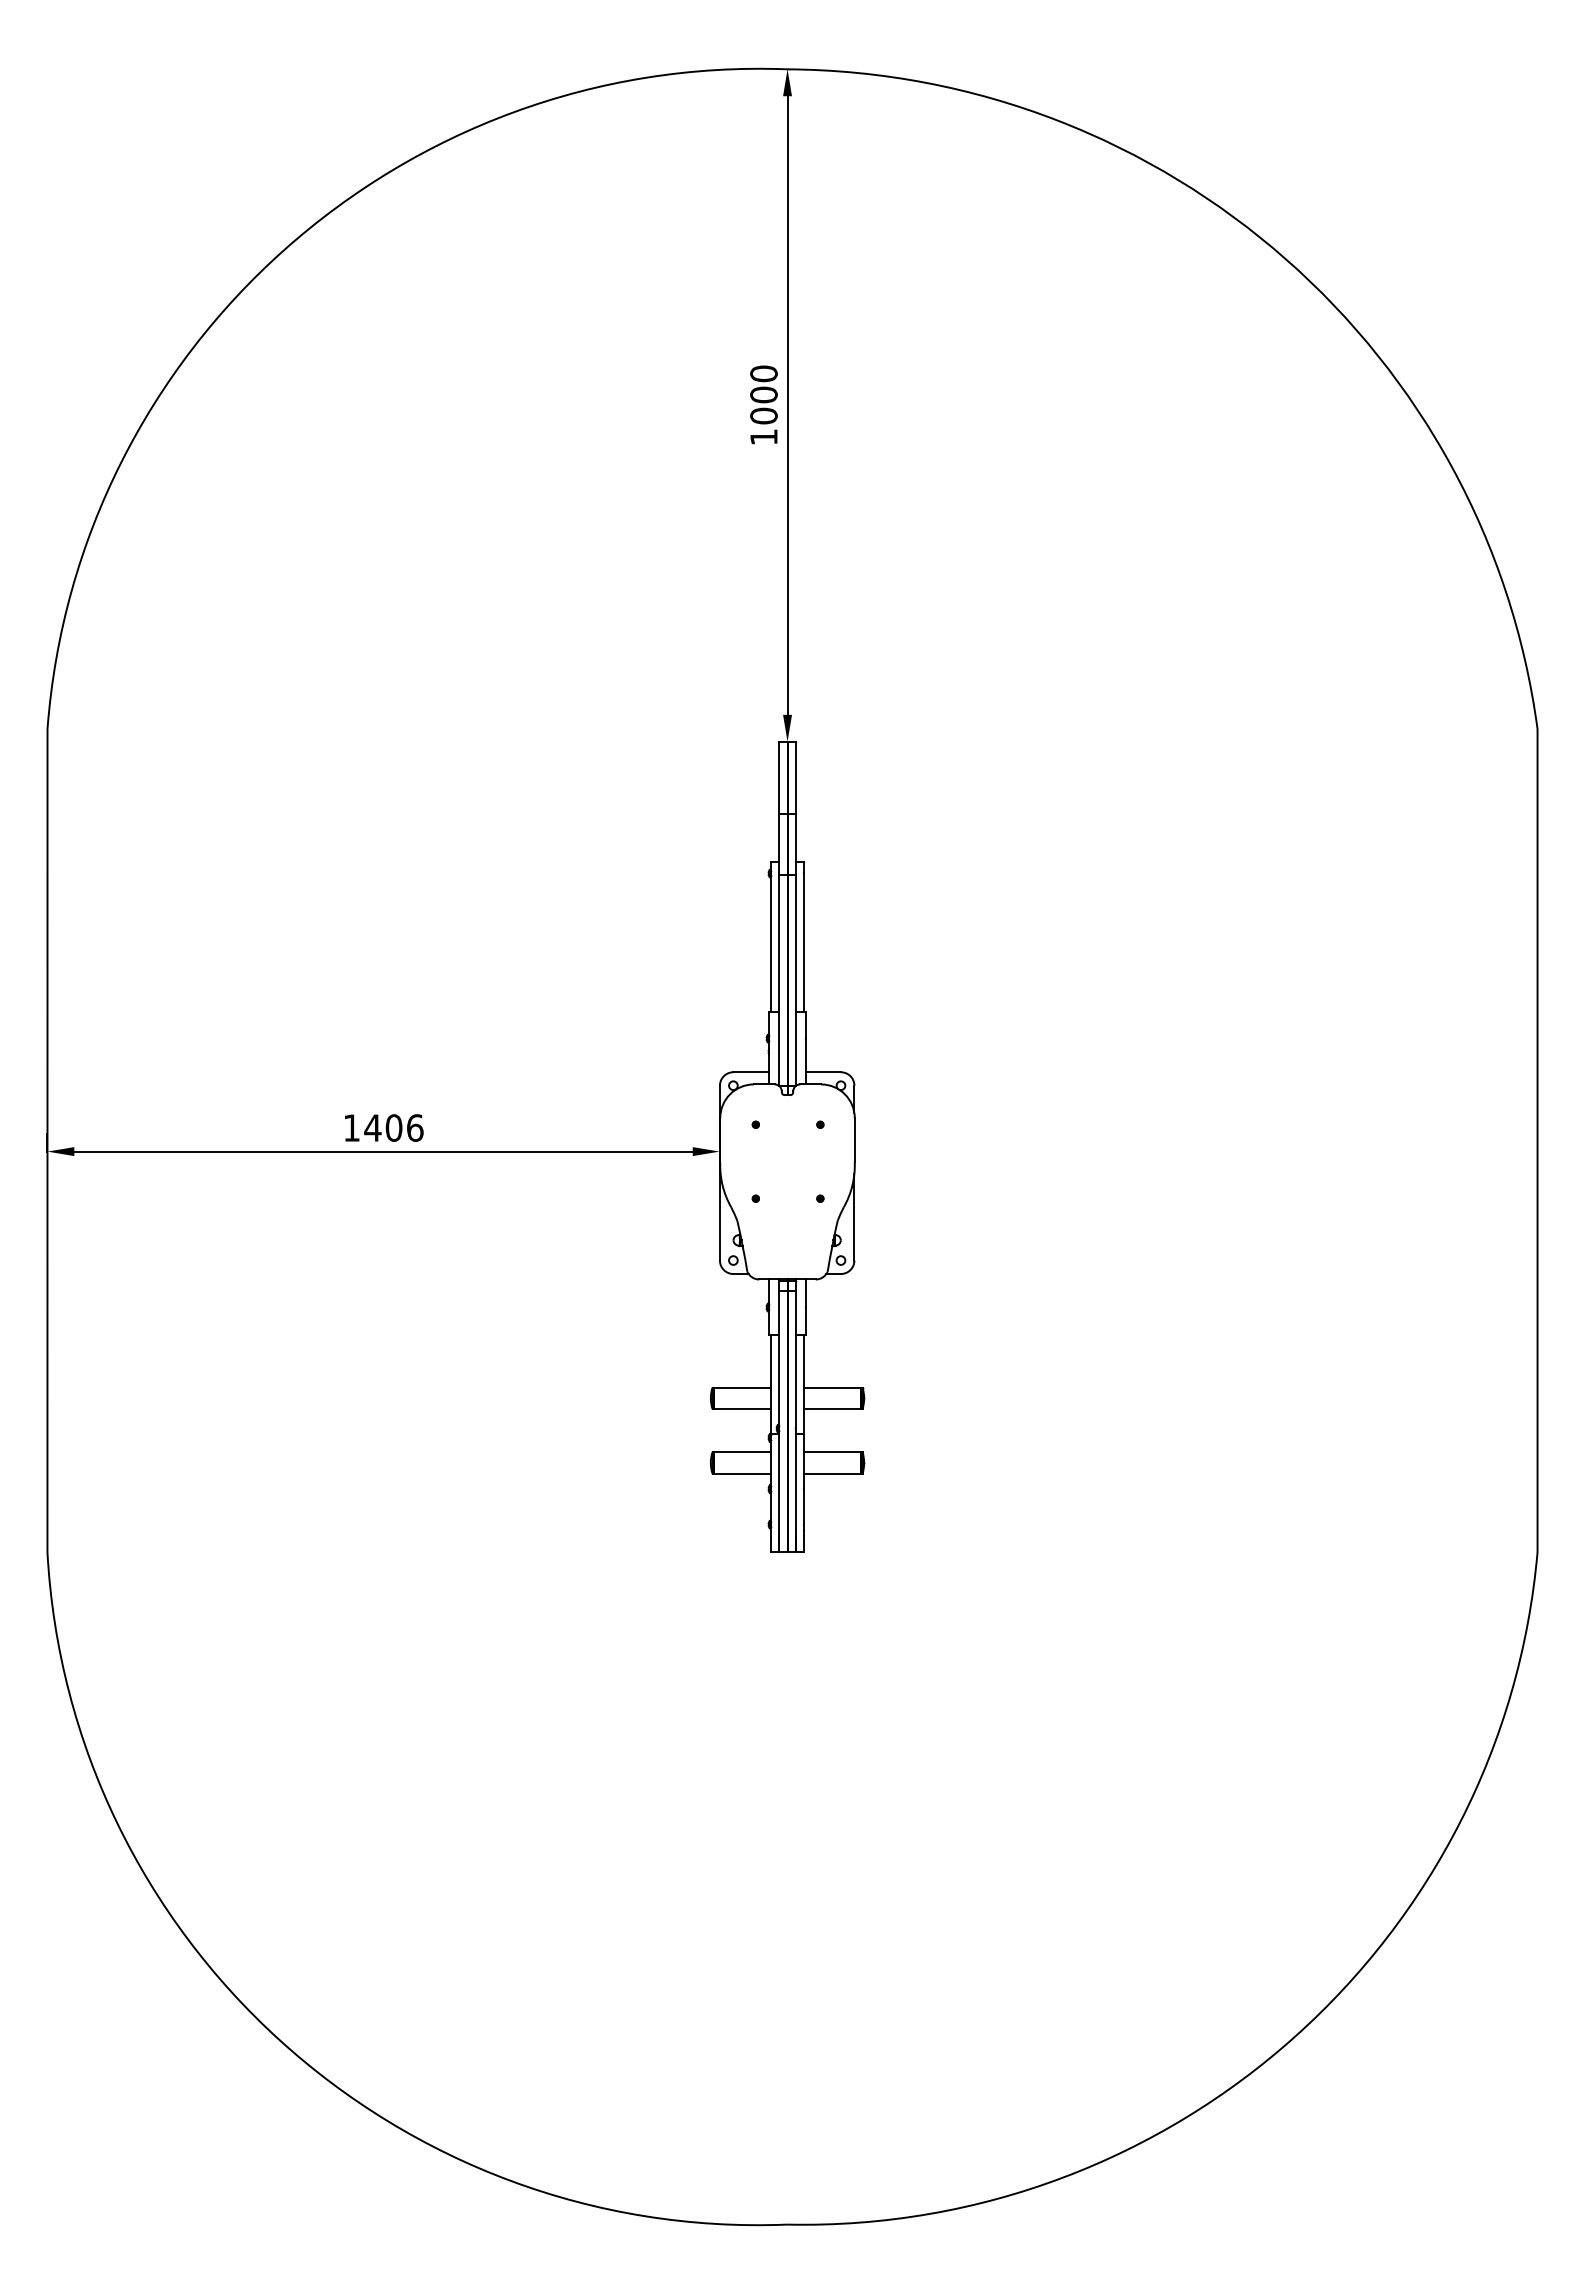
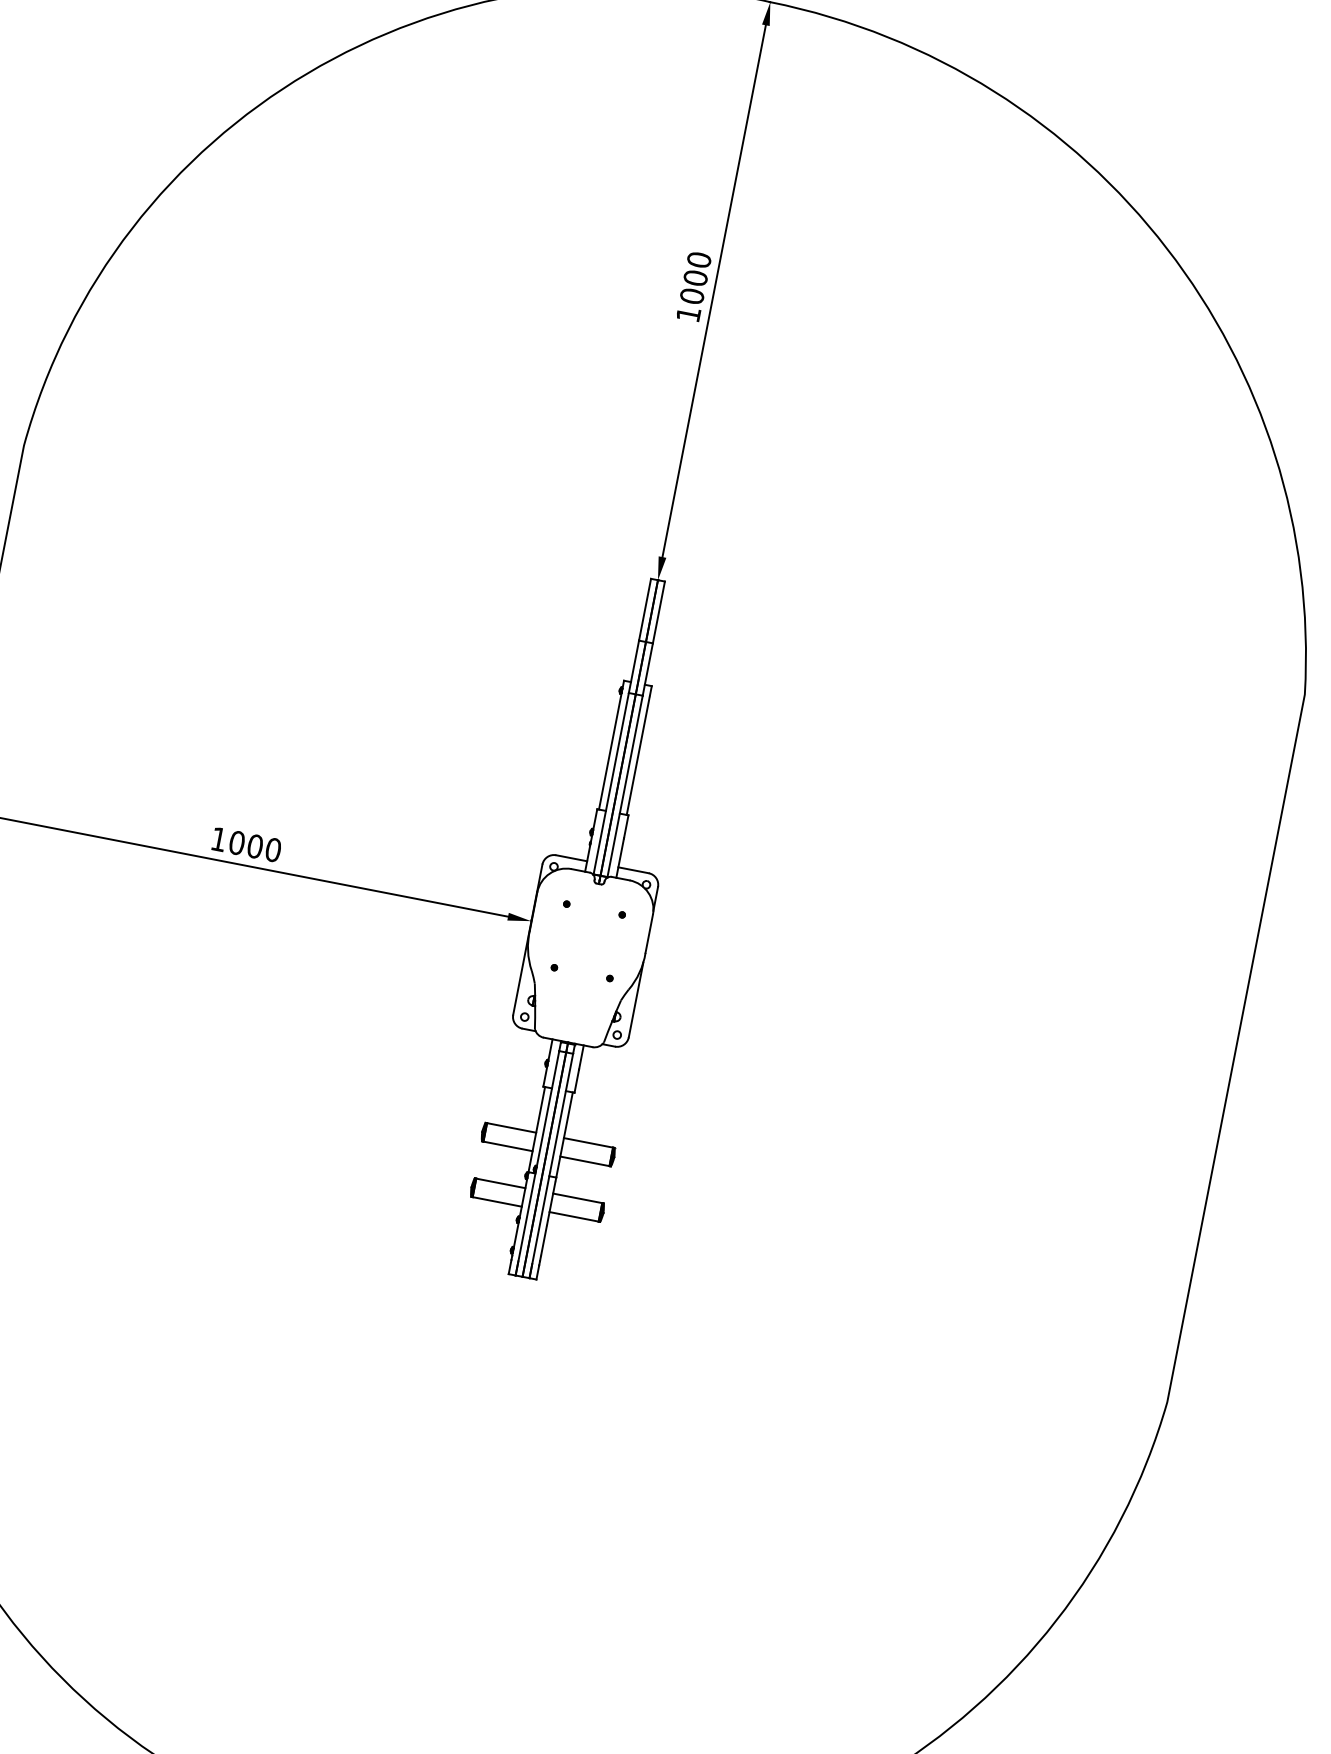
text: (393, 1127) -> (254, 845), 1406 -> 1000

